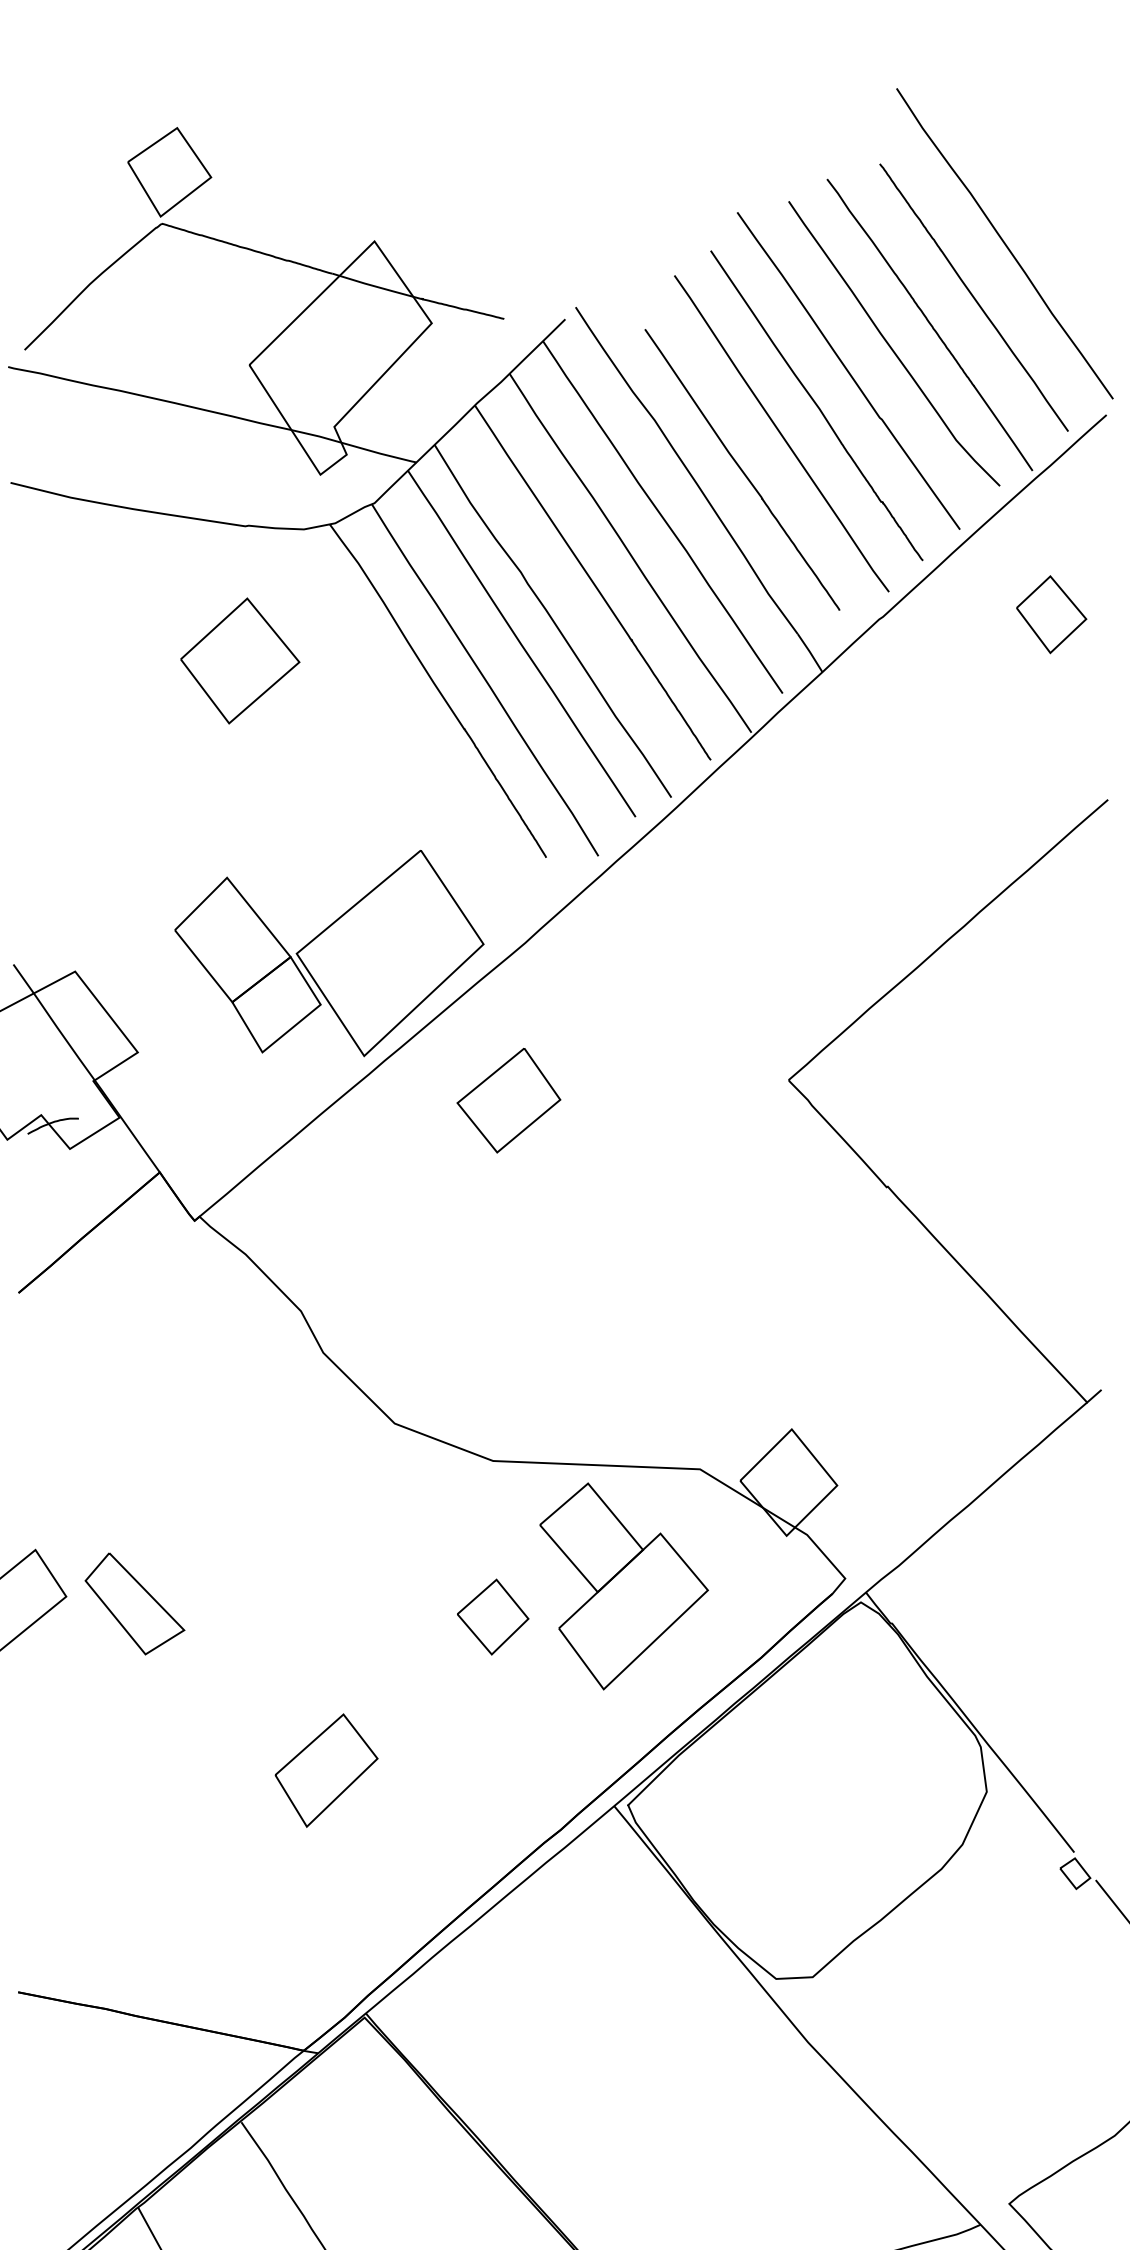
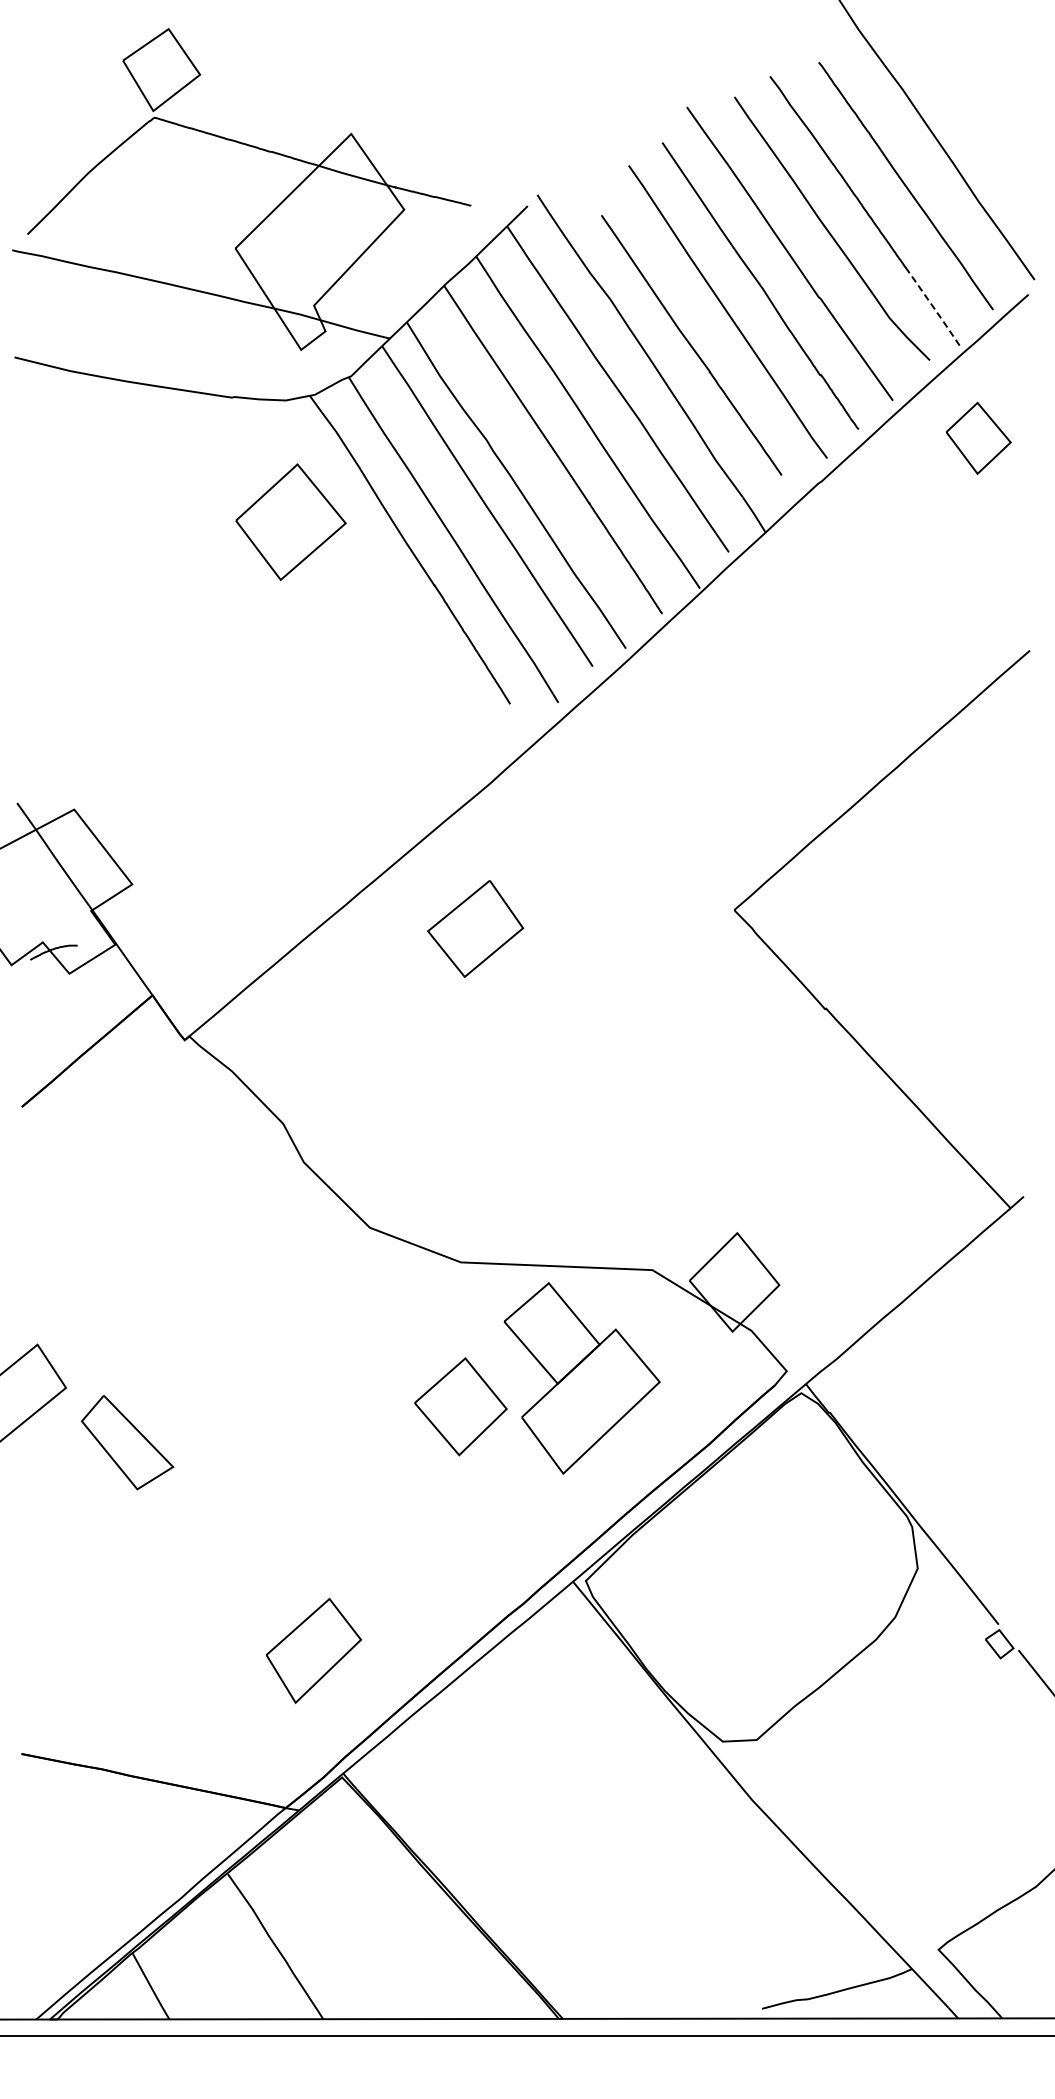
line: (1003, 428) -> (933, 307), solid -> dashed
part: (1051, 613) -> (978, 437), moved
part: (239, 661) -> (290, 522), moved
part: (329, 953) -> (309, 792), removed
part: (134, 1603) -> (127, 1442), moved
part: (492, 1616) -> (460, 1406), size x1.4
part: (326, 1770) -> (313, 1650), moved

